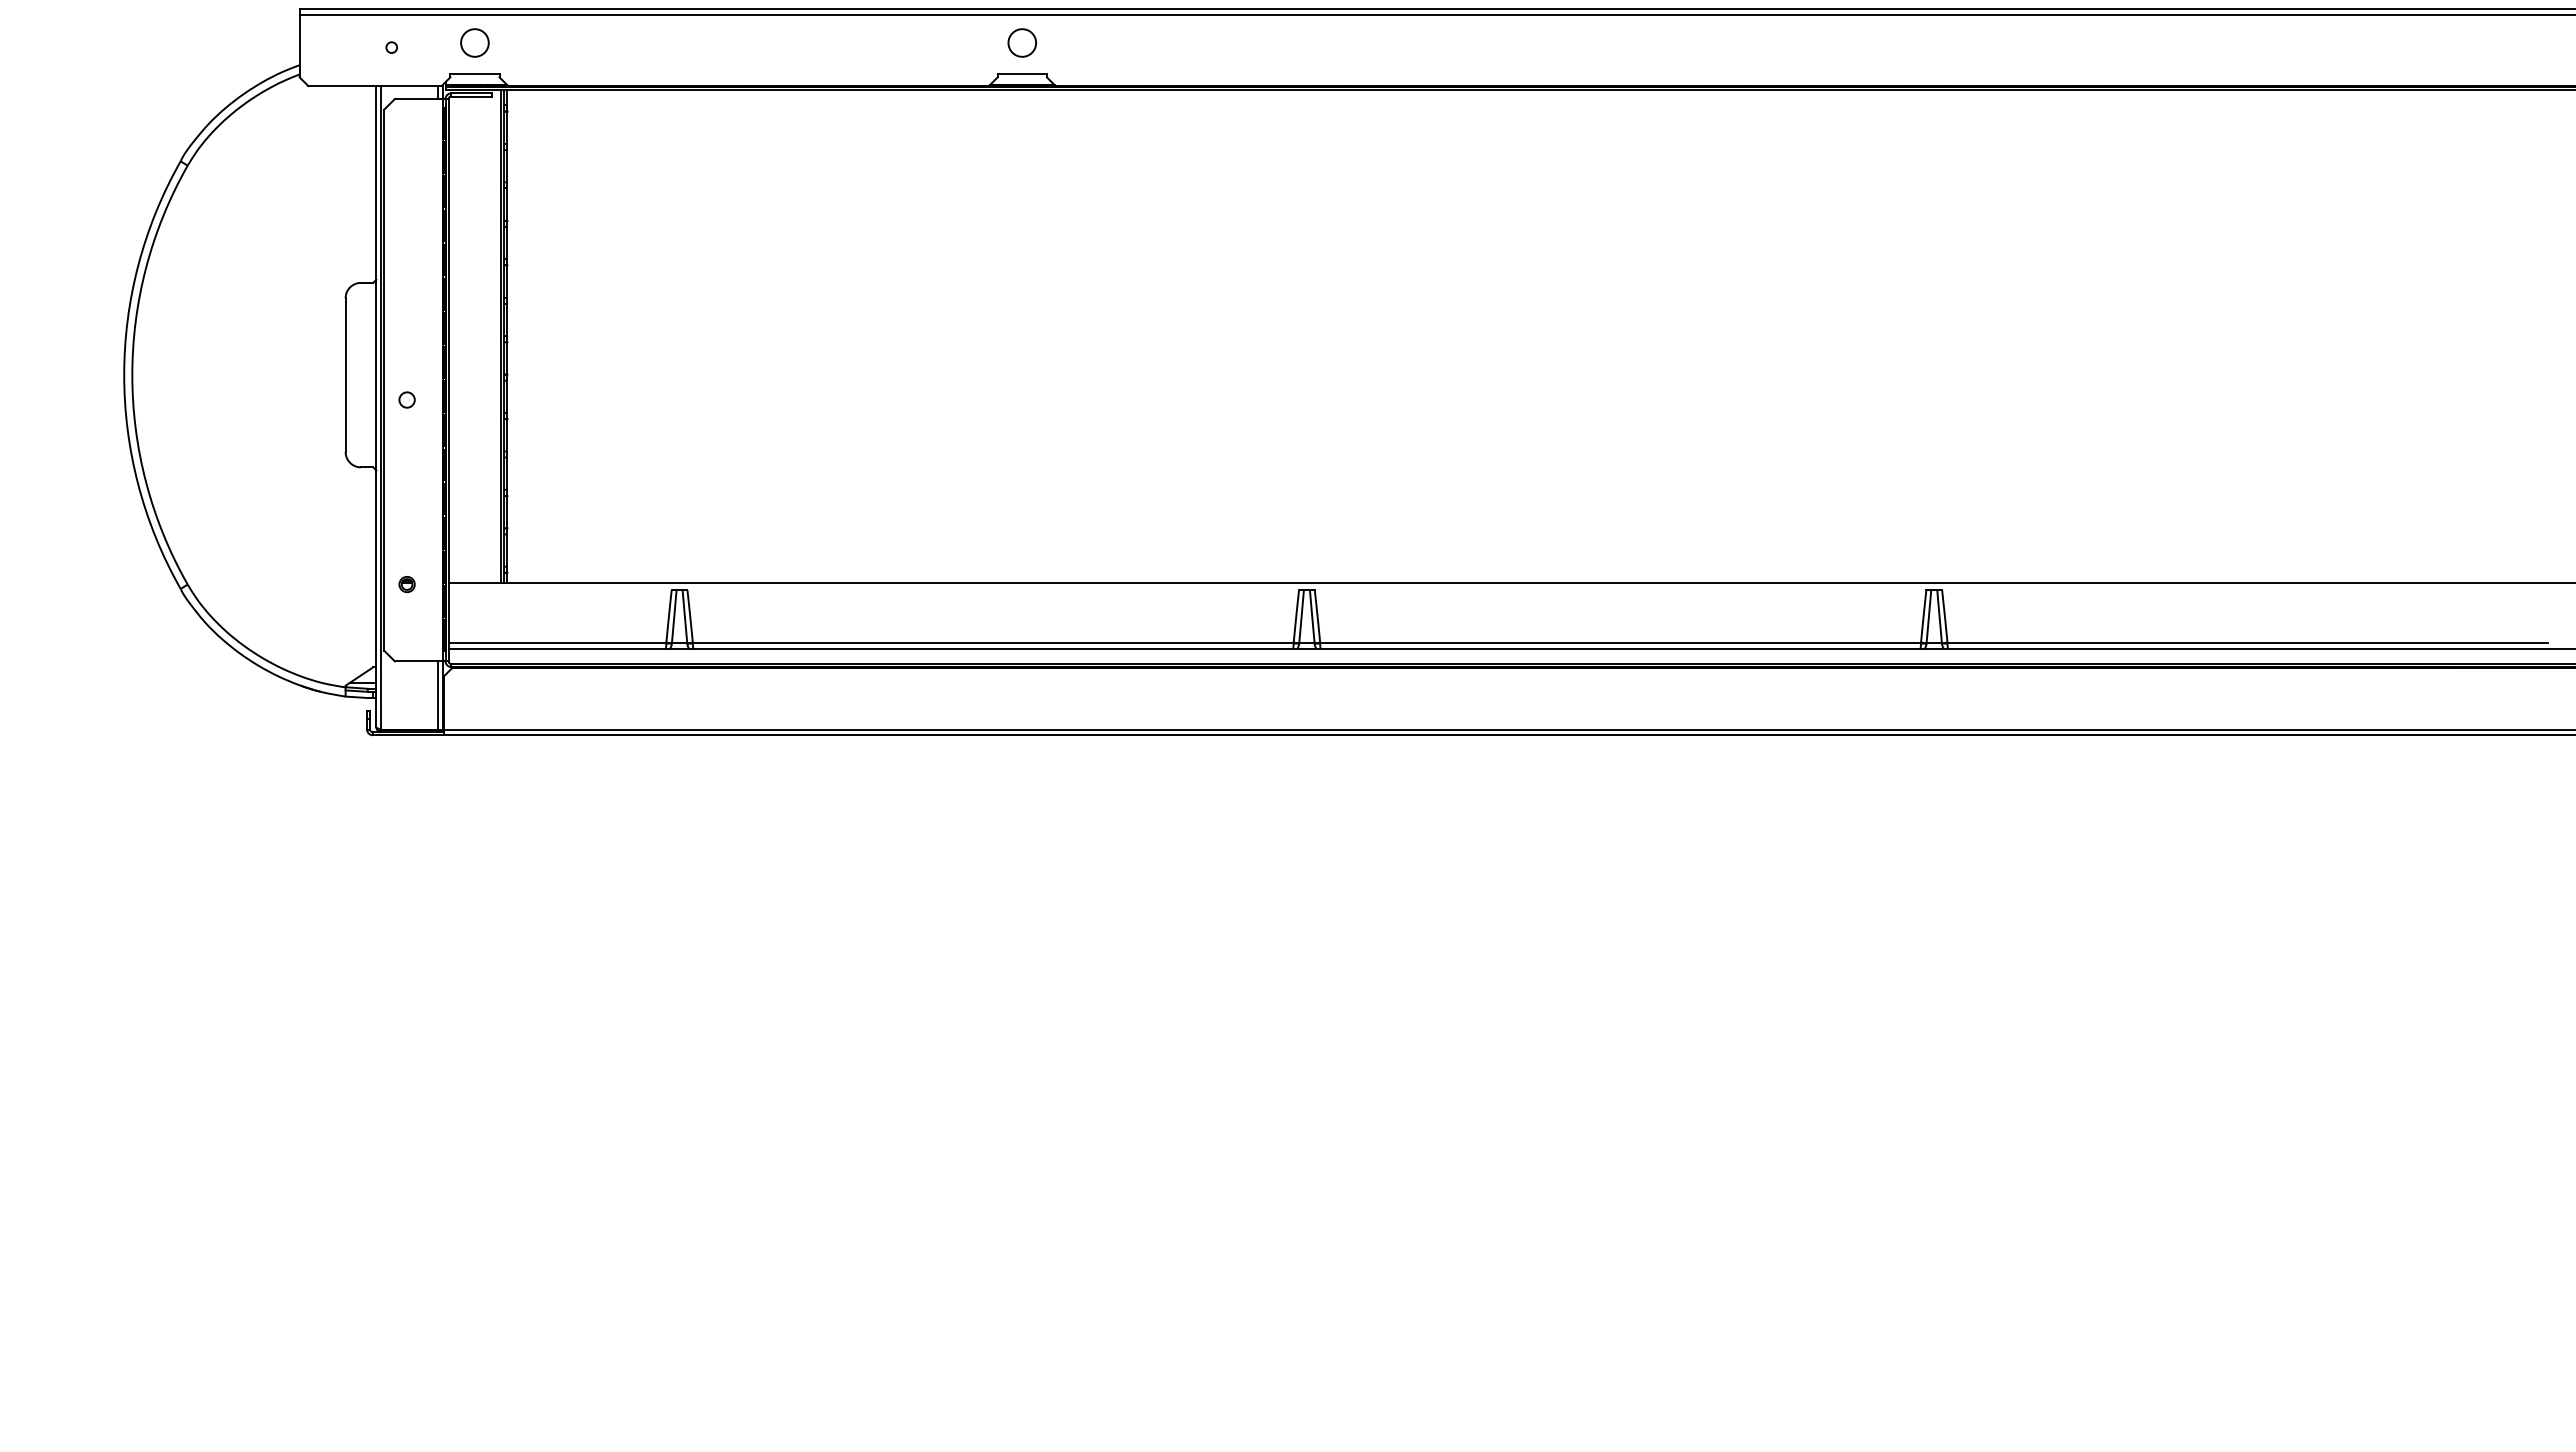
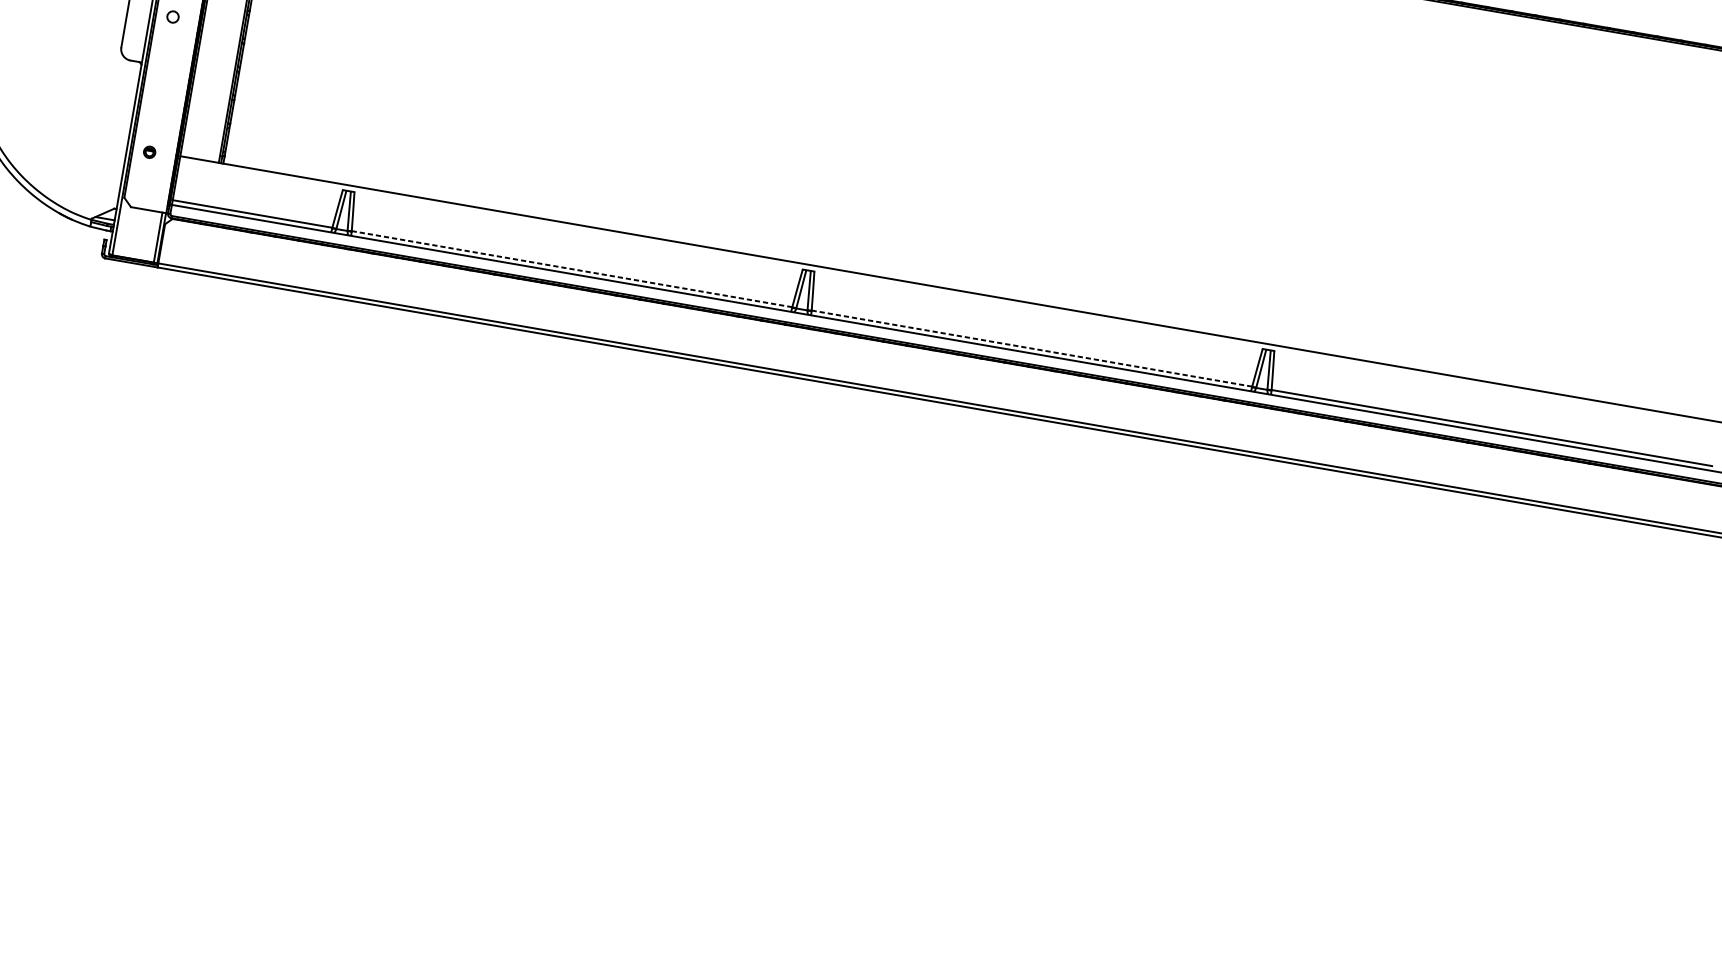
line: (992, 642) -> (571, 268), solid -> dashed
line: (1620, 642) -> (1031, 348), solid -> dashed

